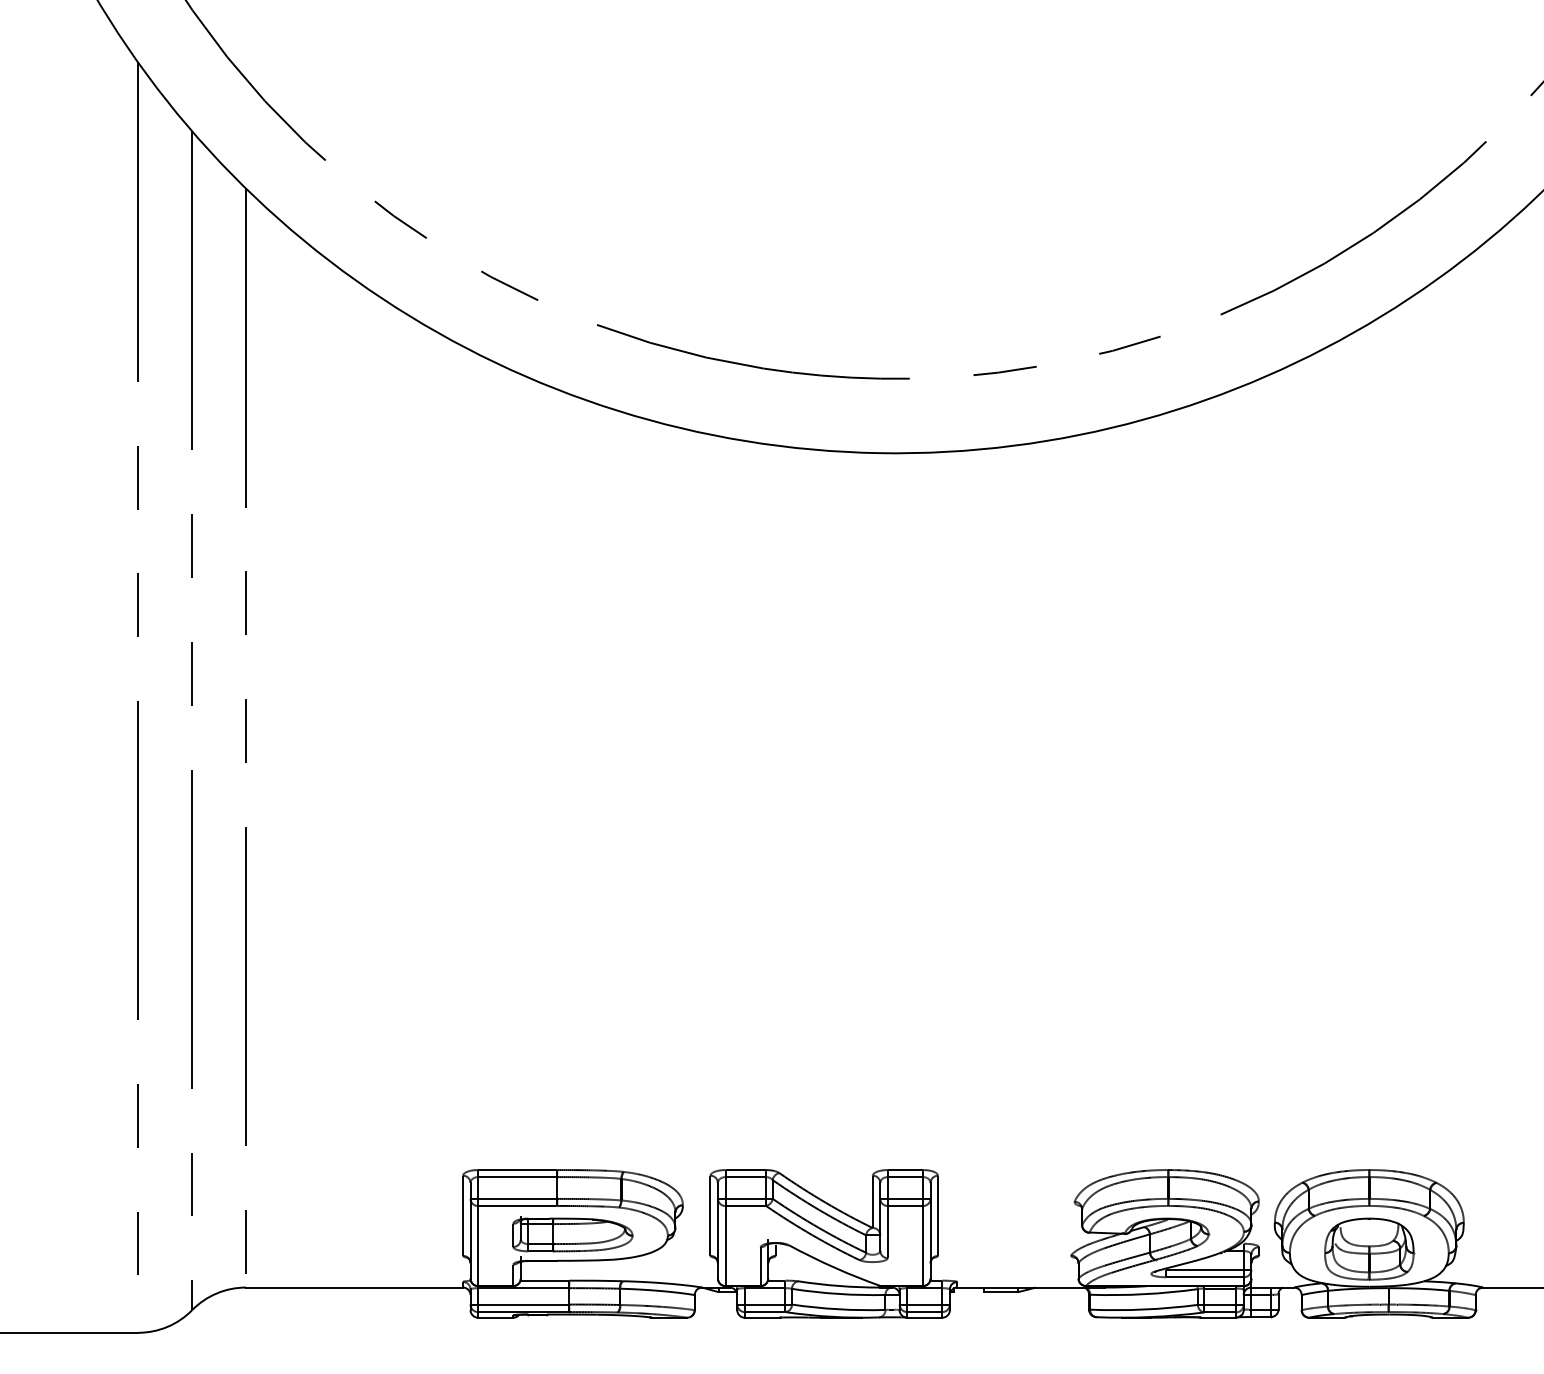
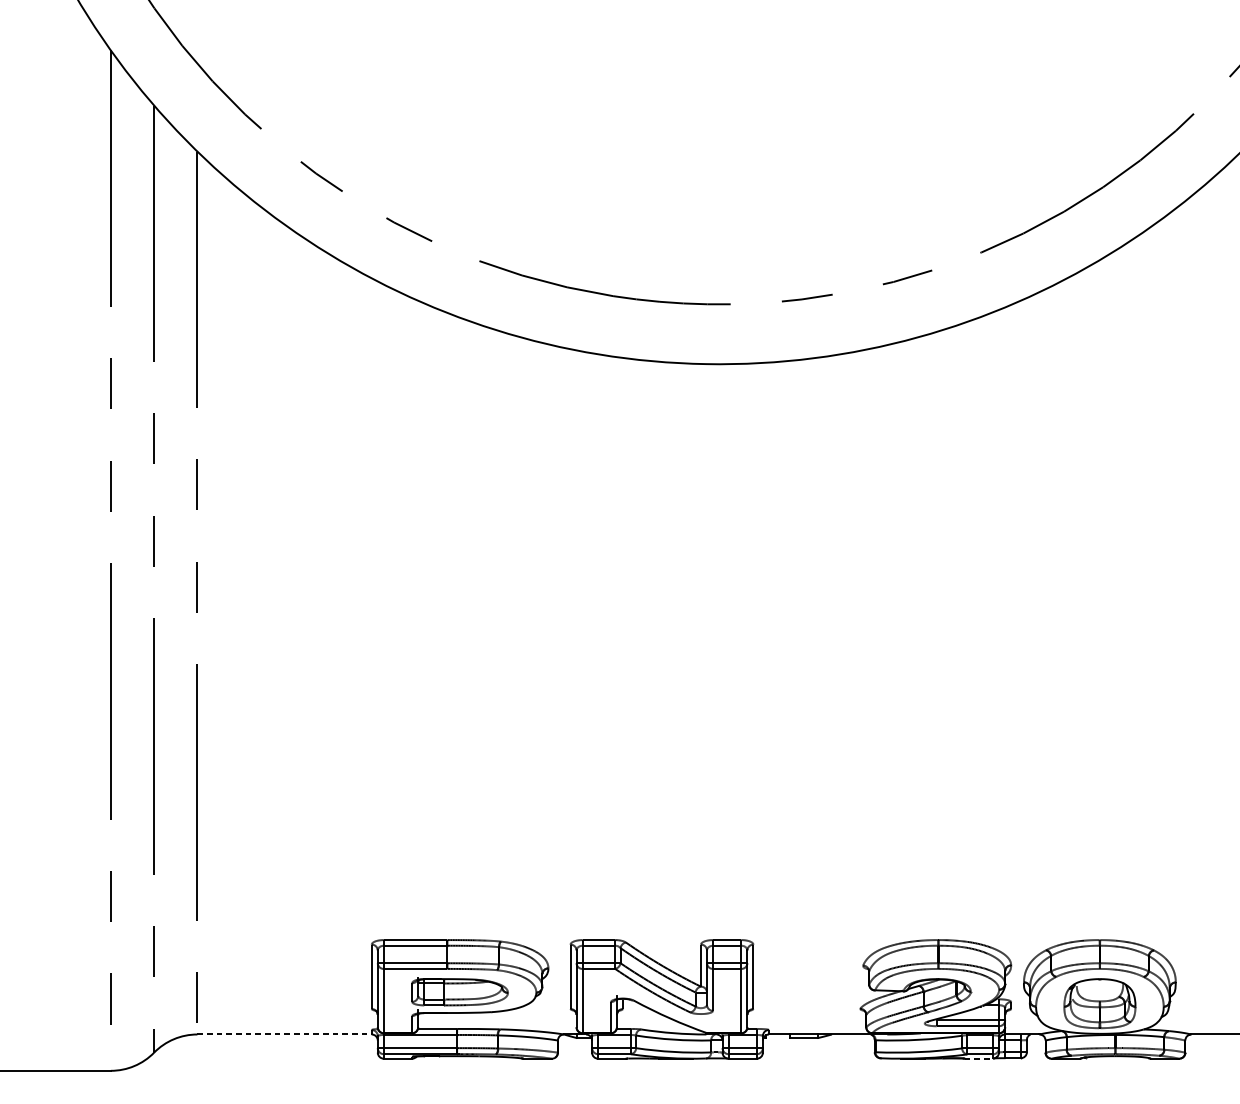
line: (354, 1287) -> (284, 1034), solid -> dashed
line: (1218, 1317) -> (978, 1058), solid -> dashed

